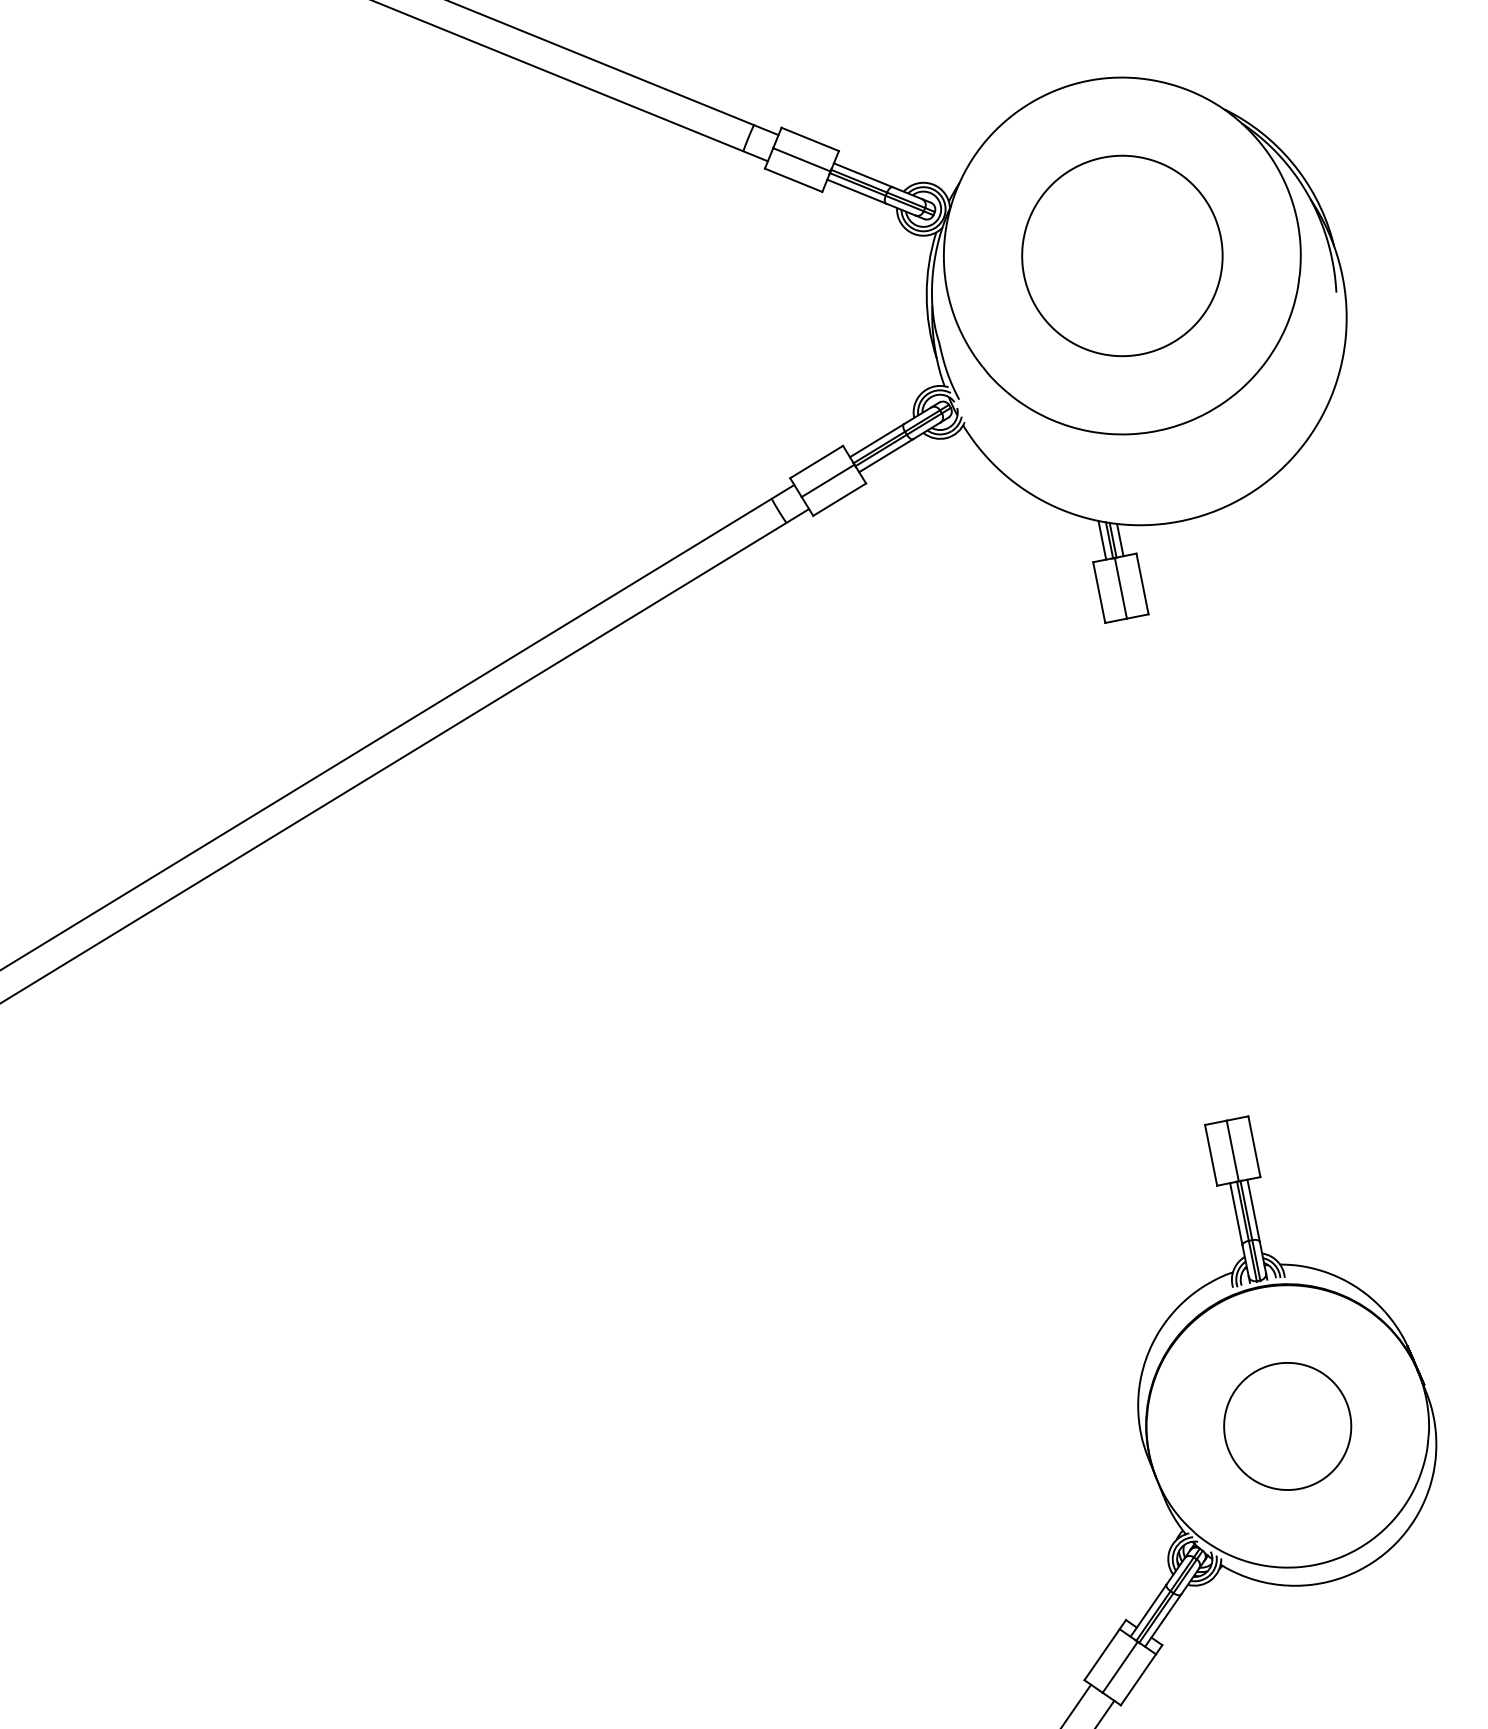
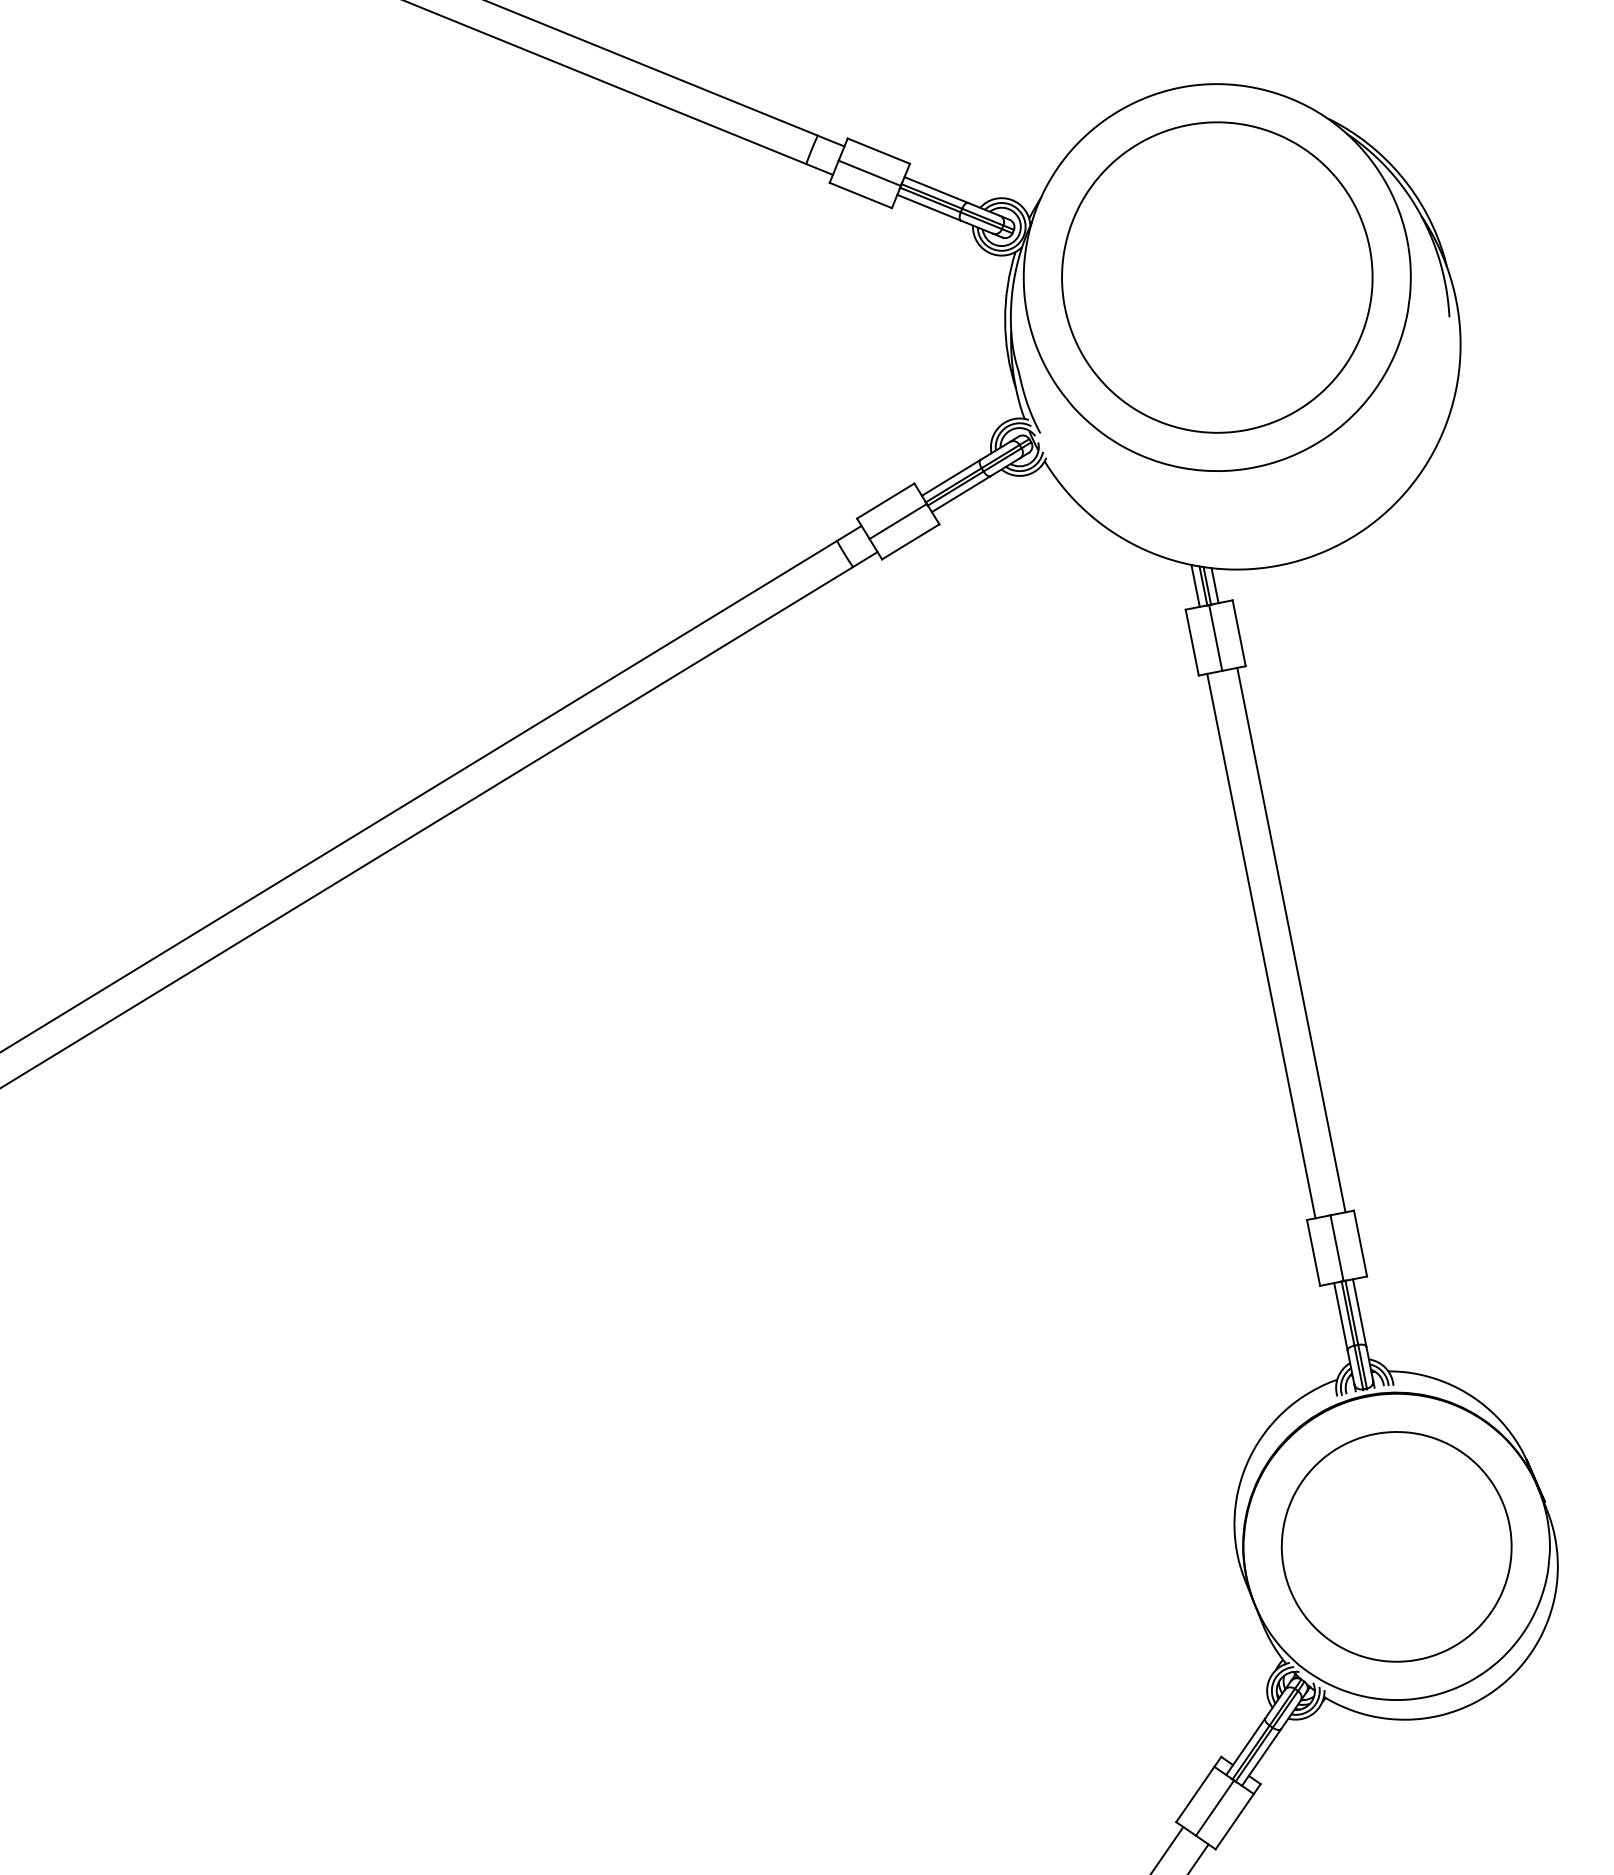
part: (1122, 255) -> (1217, 277), size x1.43
line: (1190, 866) -> (1291, 939), added
line: (1163, 871) -> (1261, 945), added
part: (1287, 1426) -> (1396, 1546), size x1.67

